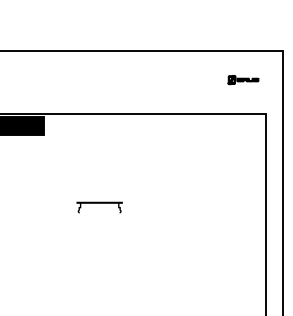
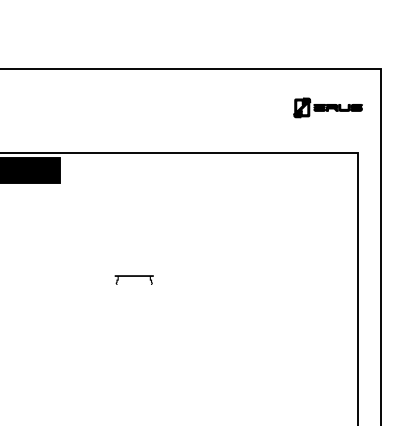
part: (243, 79) -> (328, 107), size x1.67
part: (99, 207) -> (134, 279), size x0.62

